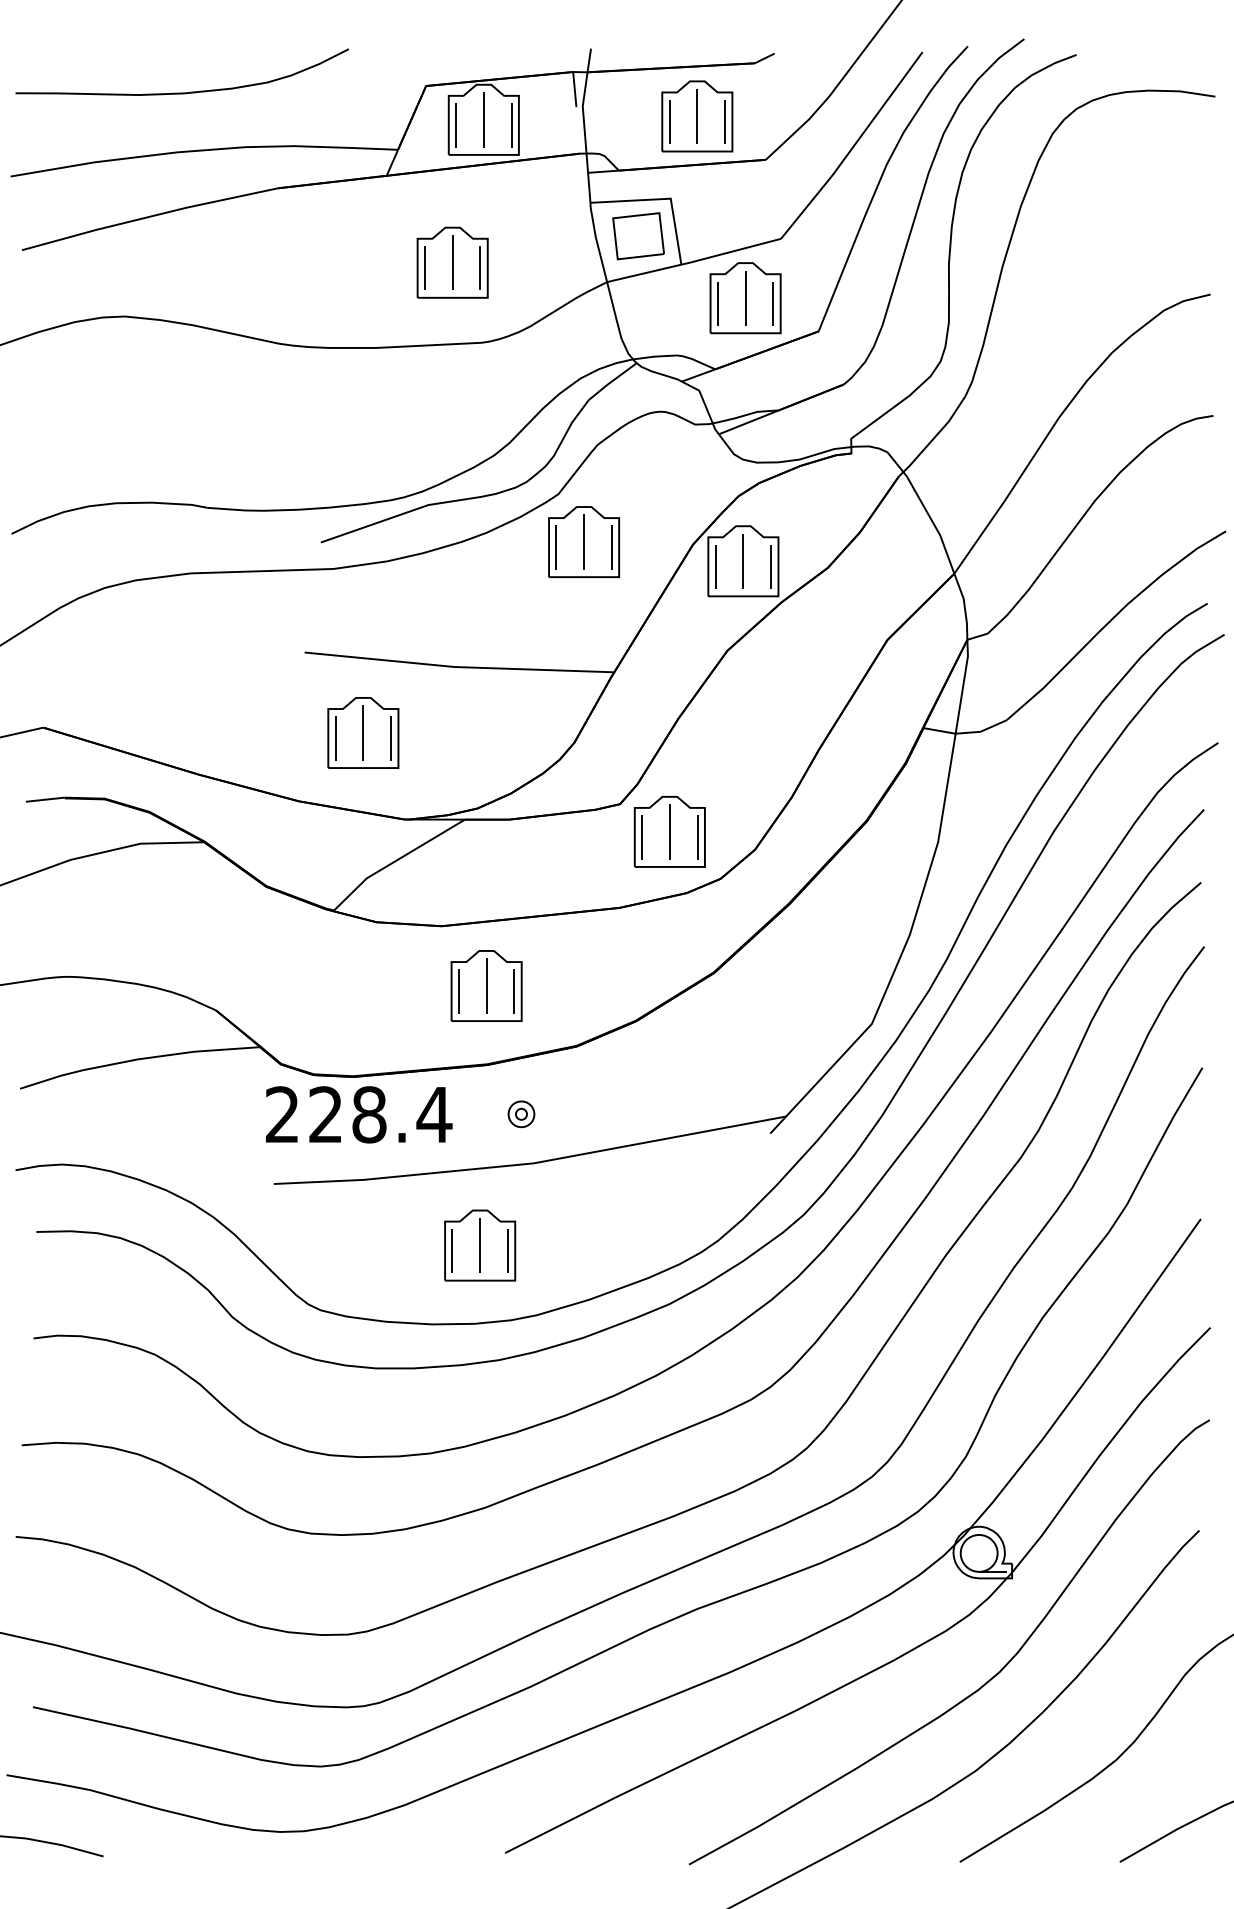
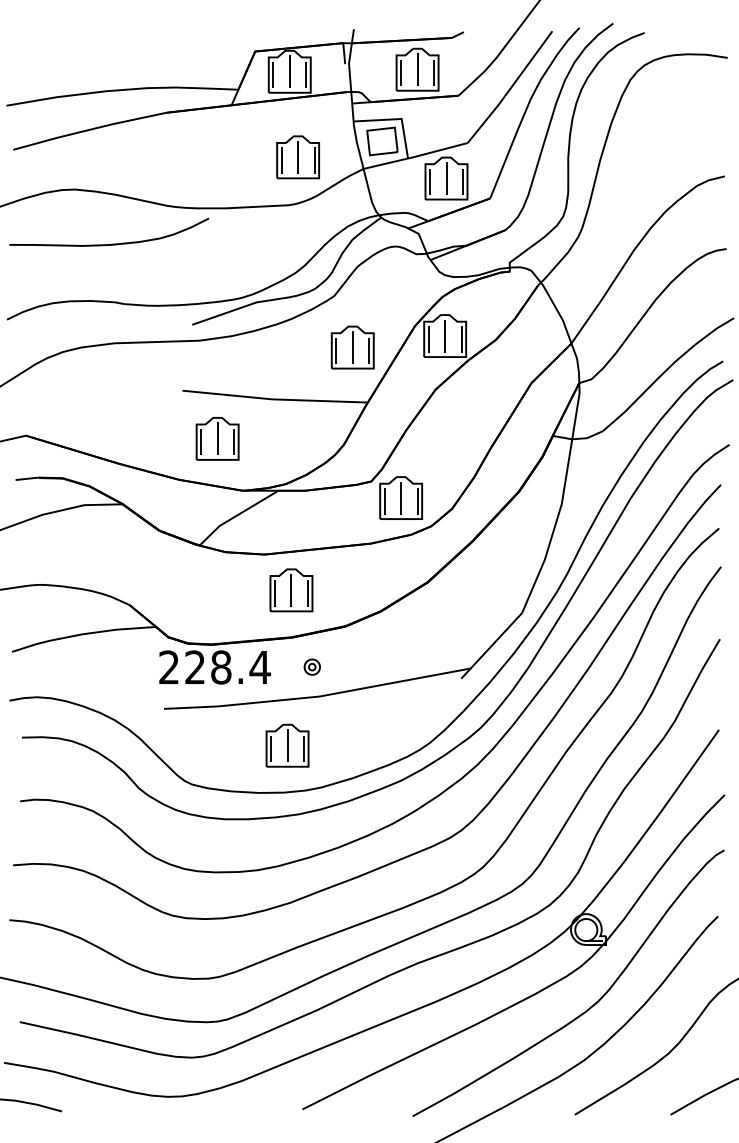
curve: (187, 90) -> (112, 243), moved
part: (451, 262) -> (297, 157), moved
part: (583, 541) -> (352, 347), moved

